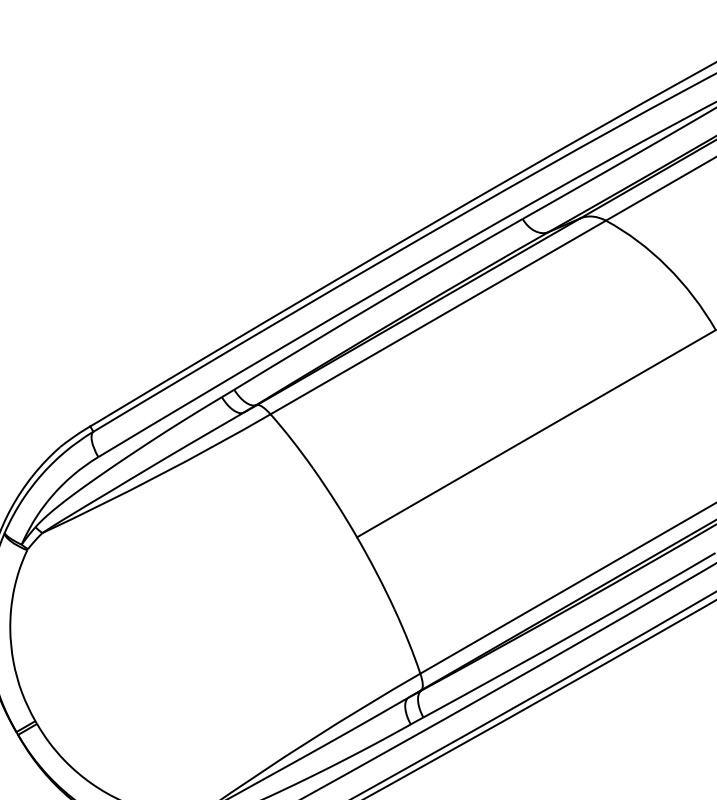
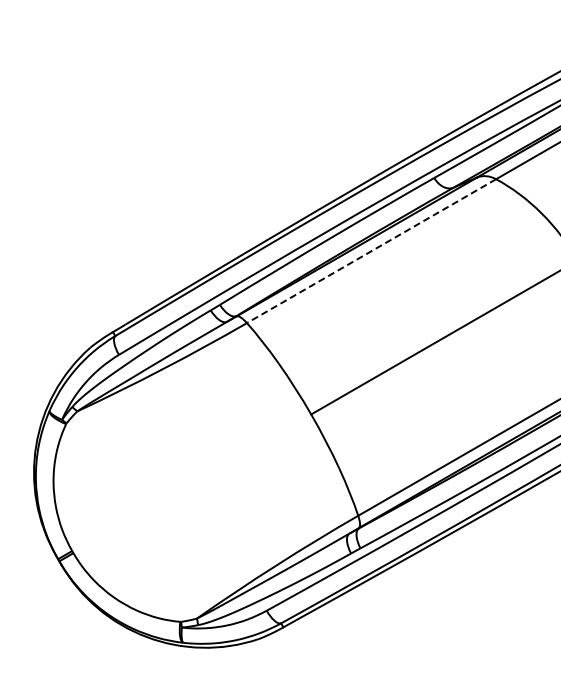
line: (438, 317) -> (371, 251), solid -> dashed

